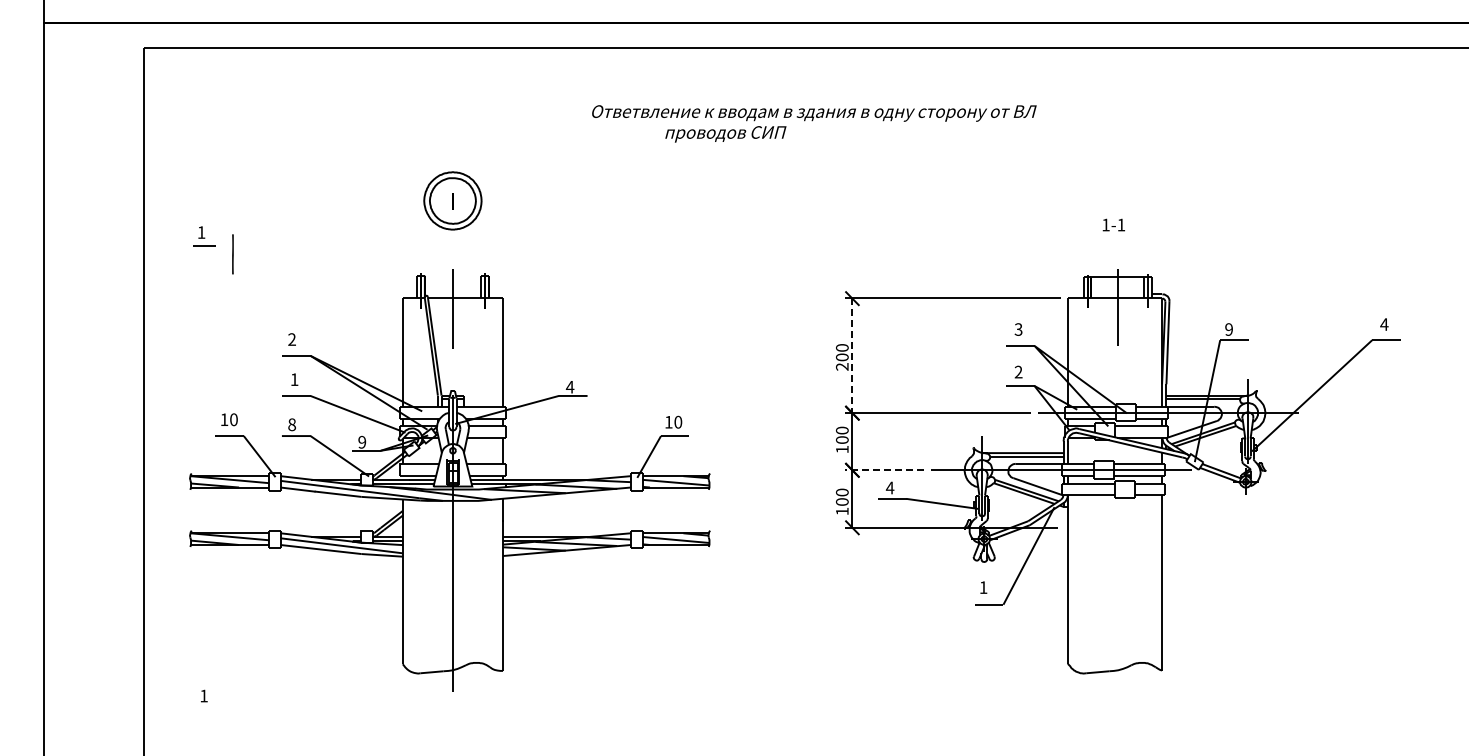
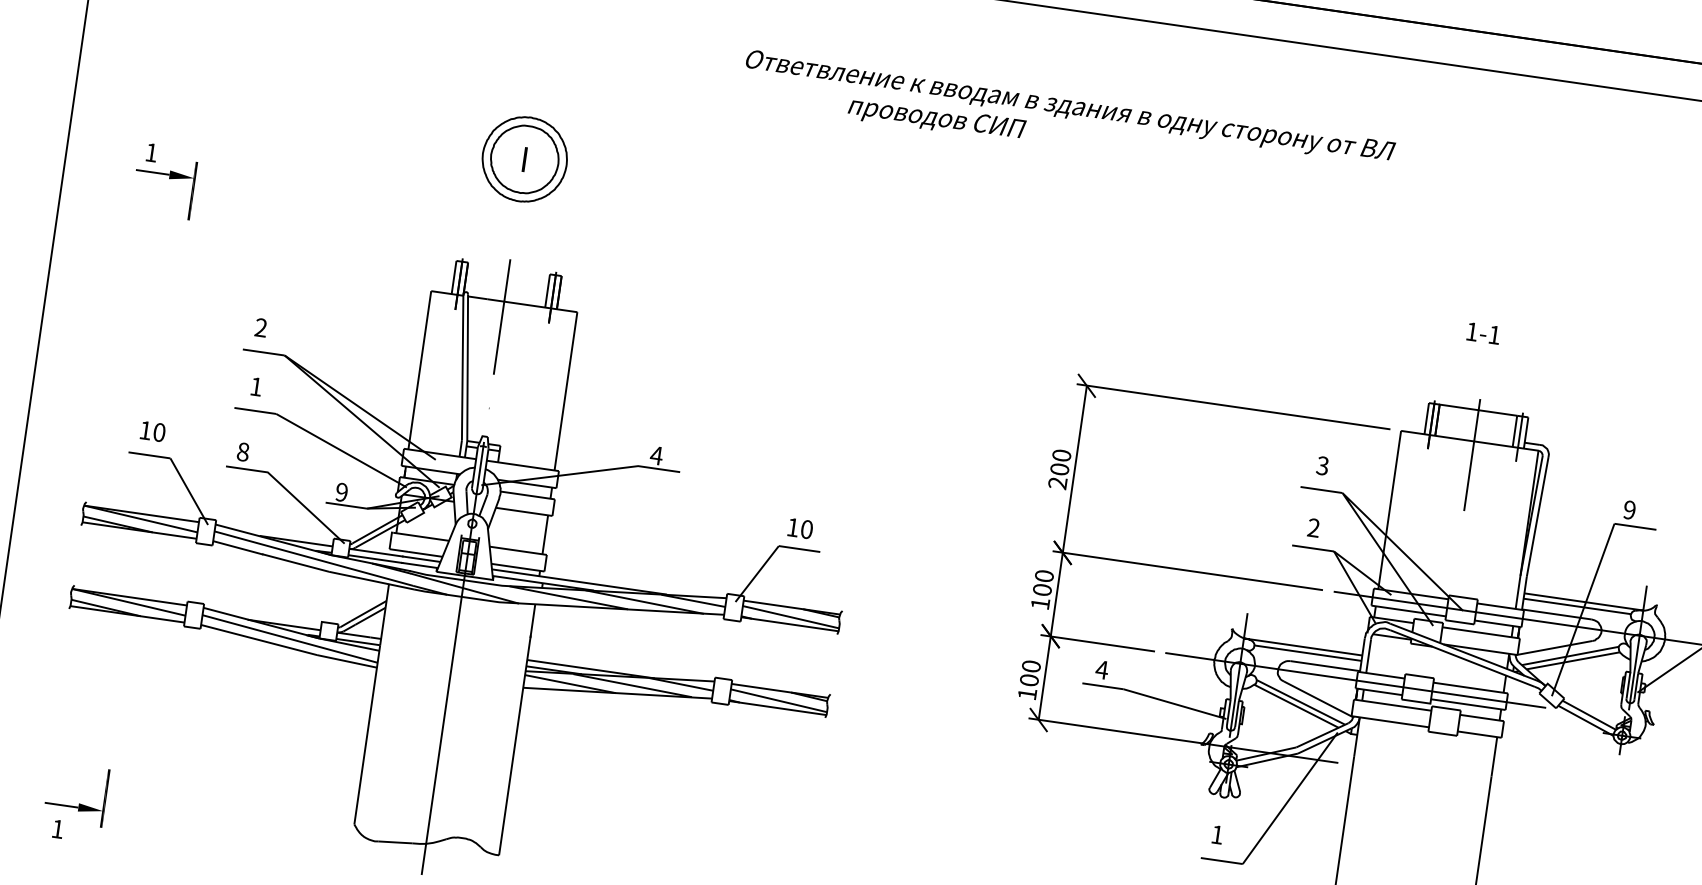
fill: (223, 245) -> (180, 176), added
line: (852, 356) -> (1074, 470), dashed -> solid
line: (884, 470) -> (1097, 643), dashed -> solid
part: (216, 676) -> (80, 803), added

